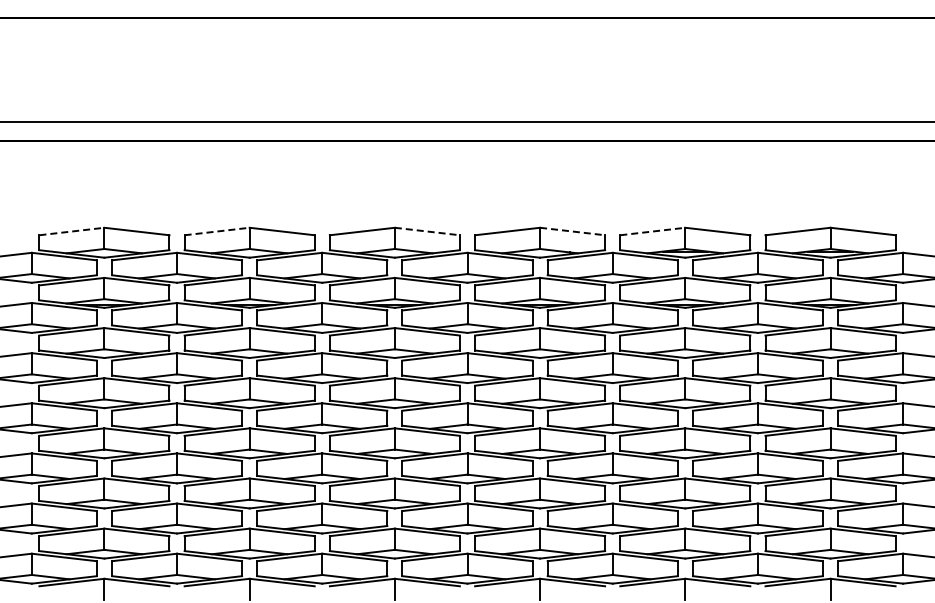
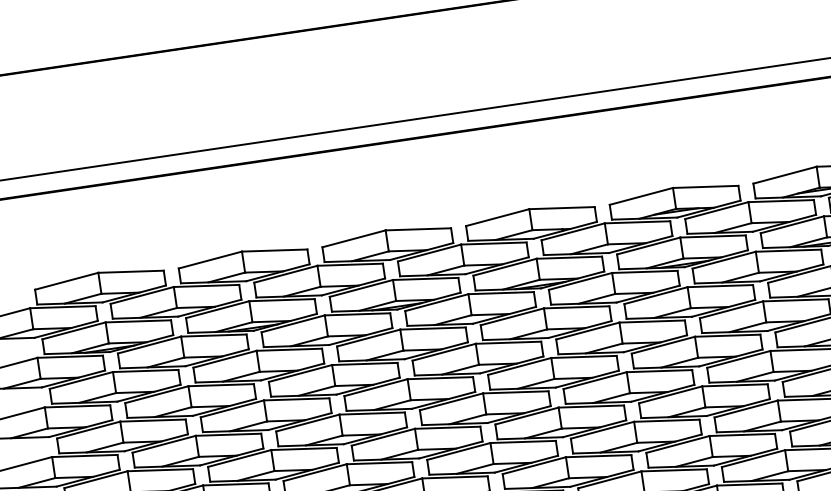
line: (71, 231) -> (66, 281), dashed -> solid
line: (217, 231) -> (210, 259), dashed -> solid
line: (427, 231) -> (418, 229), dashed -> solid
line: (572, 231) -> (561, 208), dashed -> solid
line: (652, 231) -> (641, 196), dashed -> solid

